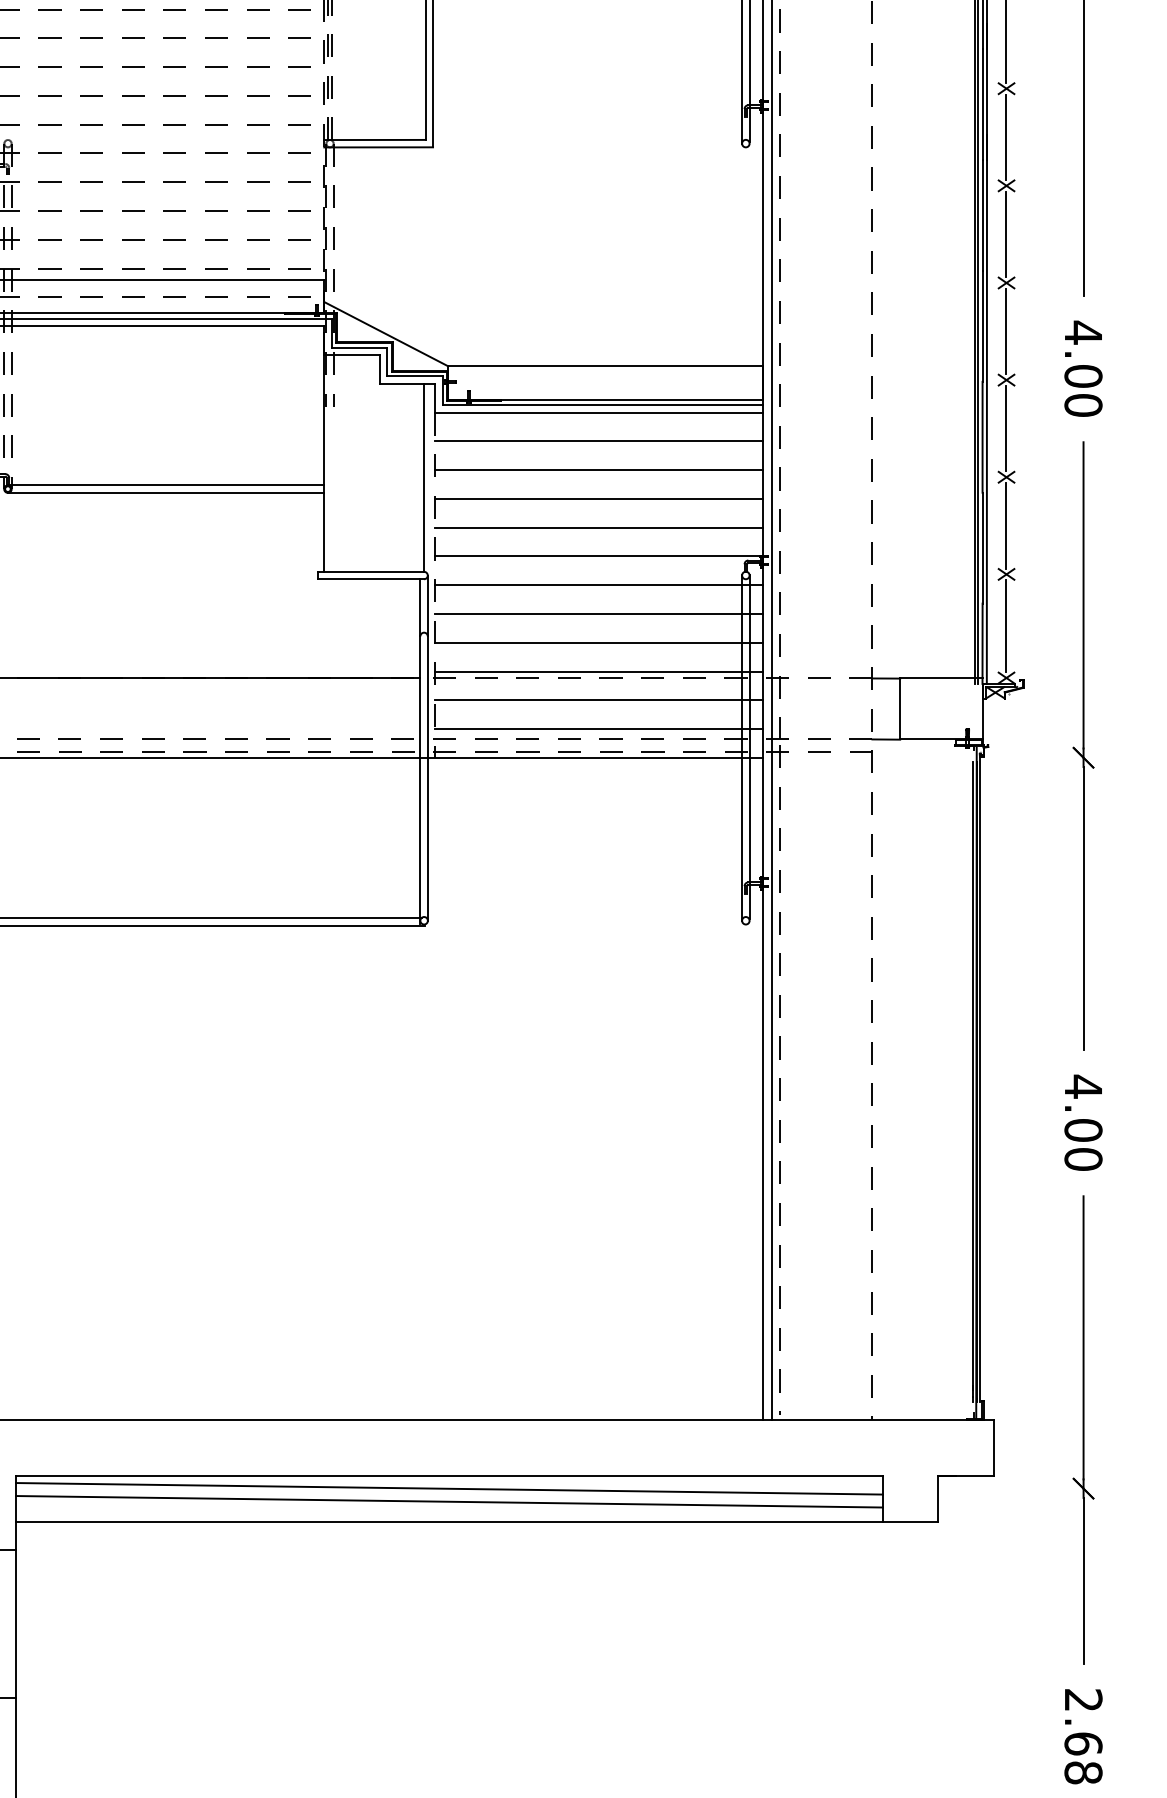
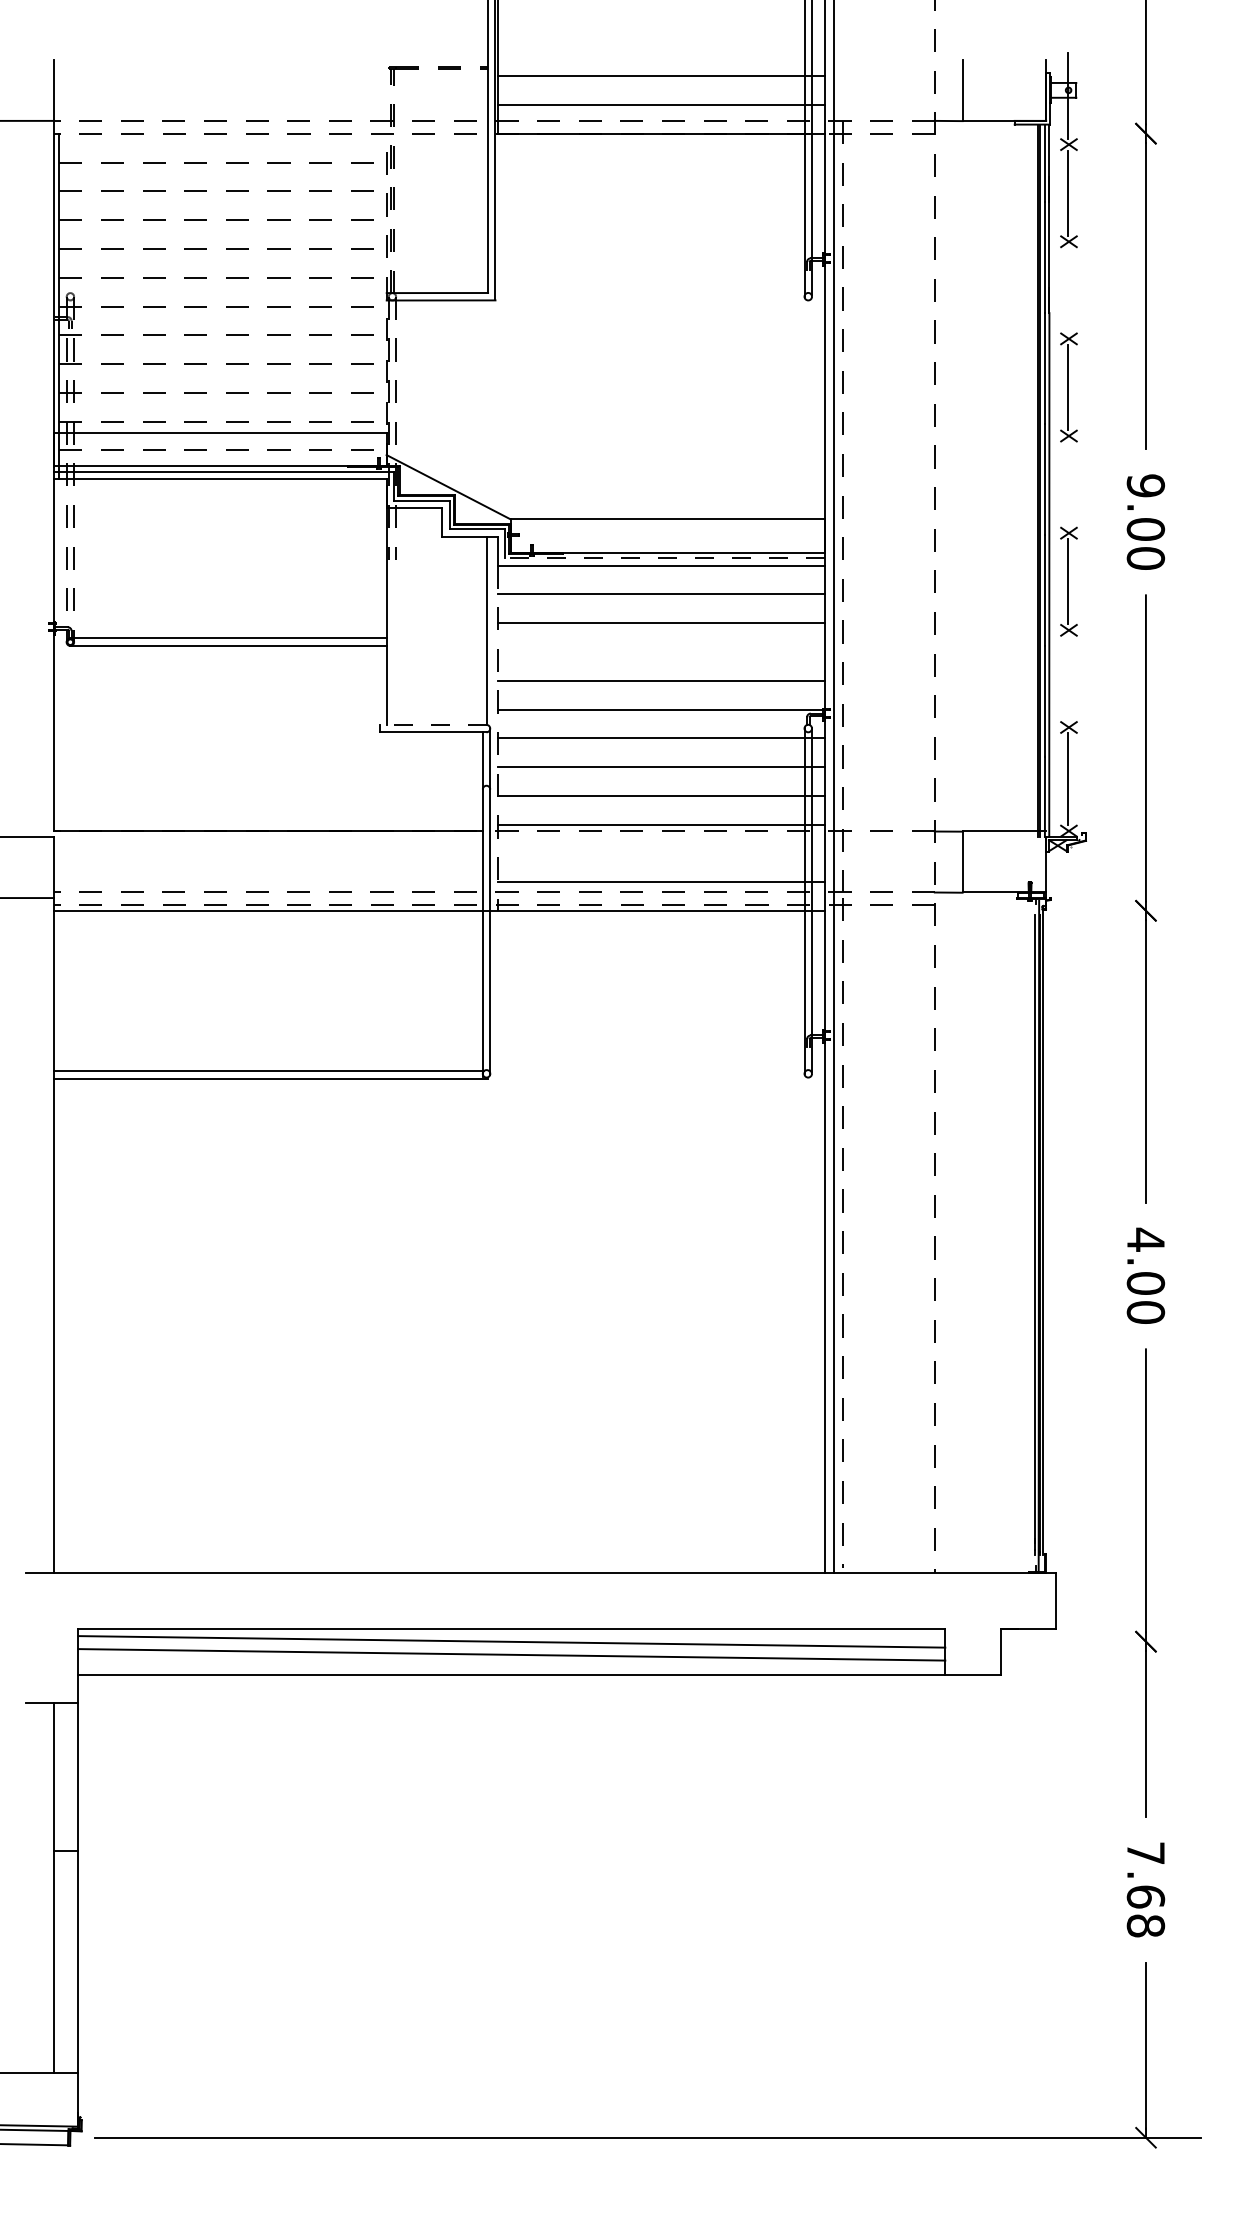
line: (1006, 137) -> (1068, 290), removed
line: (1006, 331) -> (1068, 484), removed
text: (1083, 332) -> (1145, 485), 4.00 -> 9.00
line: (603, 405) -> (665, 558), solid -> dashed
line: (598, 498) -> (660, 651), removed
line: (1006, 525) -> (1068, 678), removed
line: (370, 571) -> (432, 724), solid -> dashed
line: (598, 700) -> (660, 853), removed
text: (1084, 1699) -> (1146, 1852), 2.68 -> 7.68

